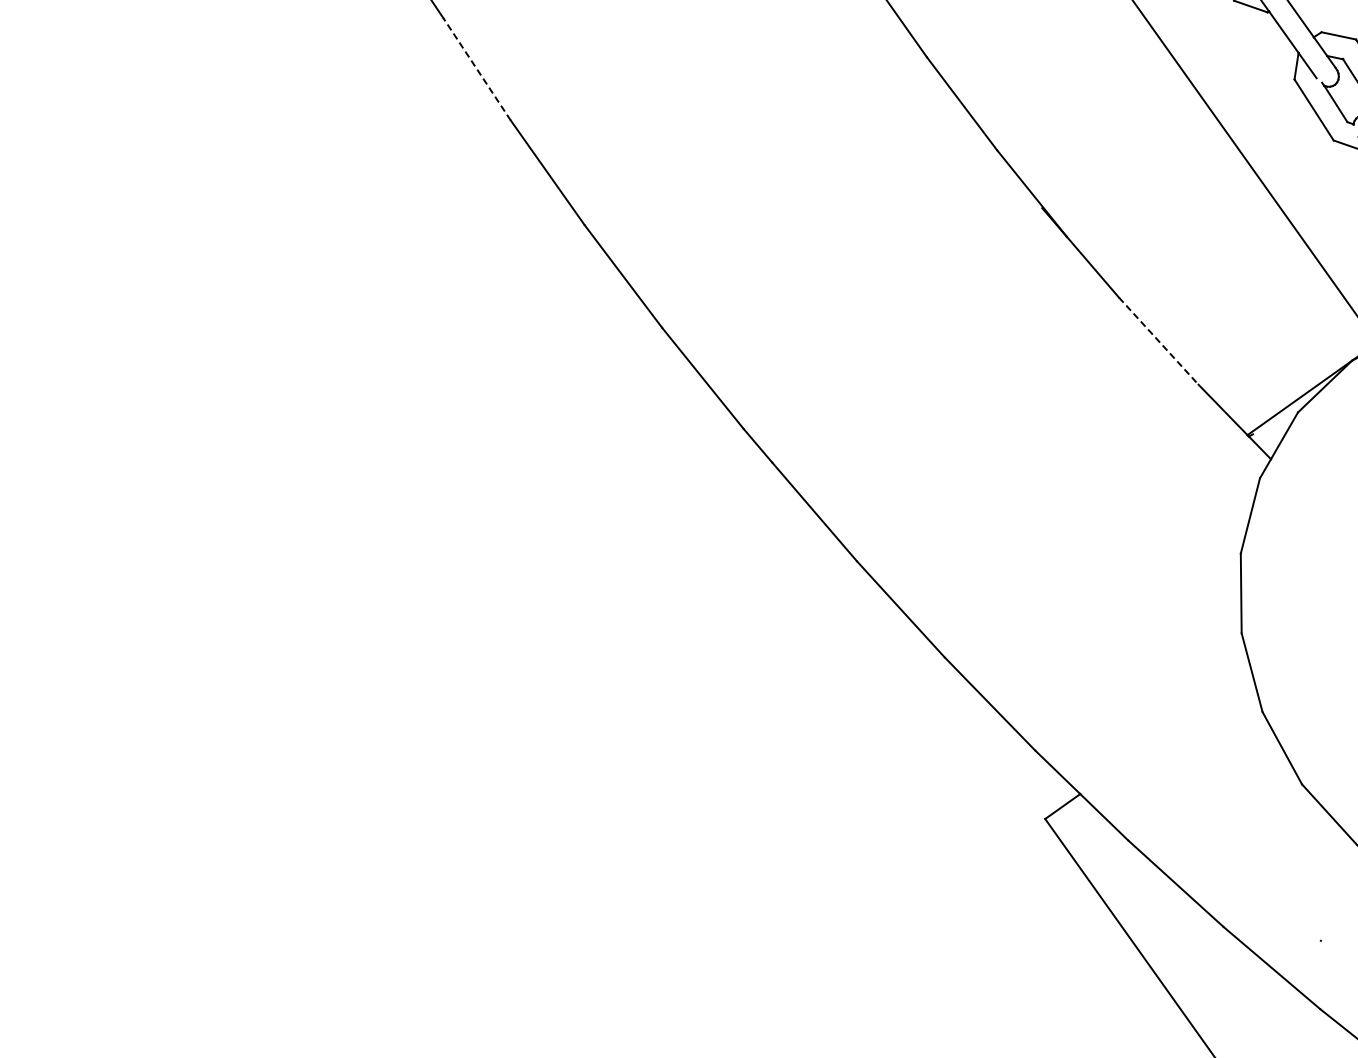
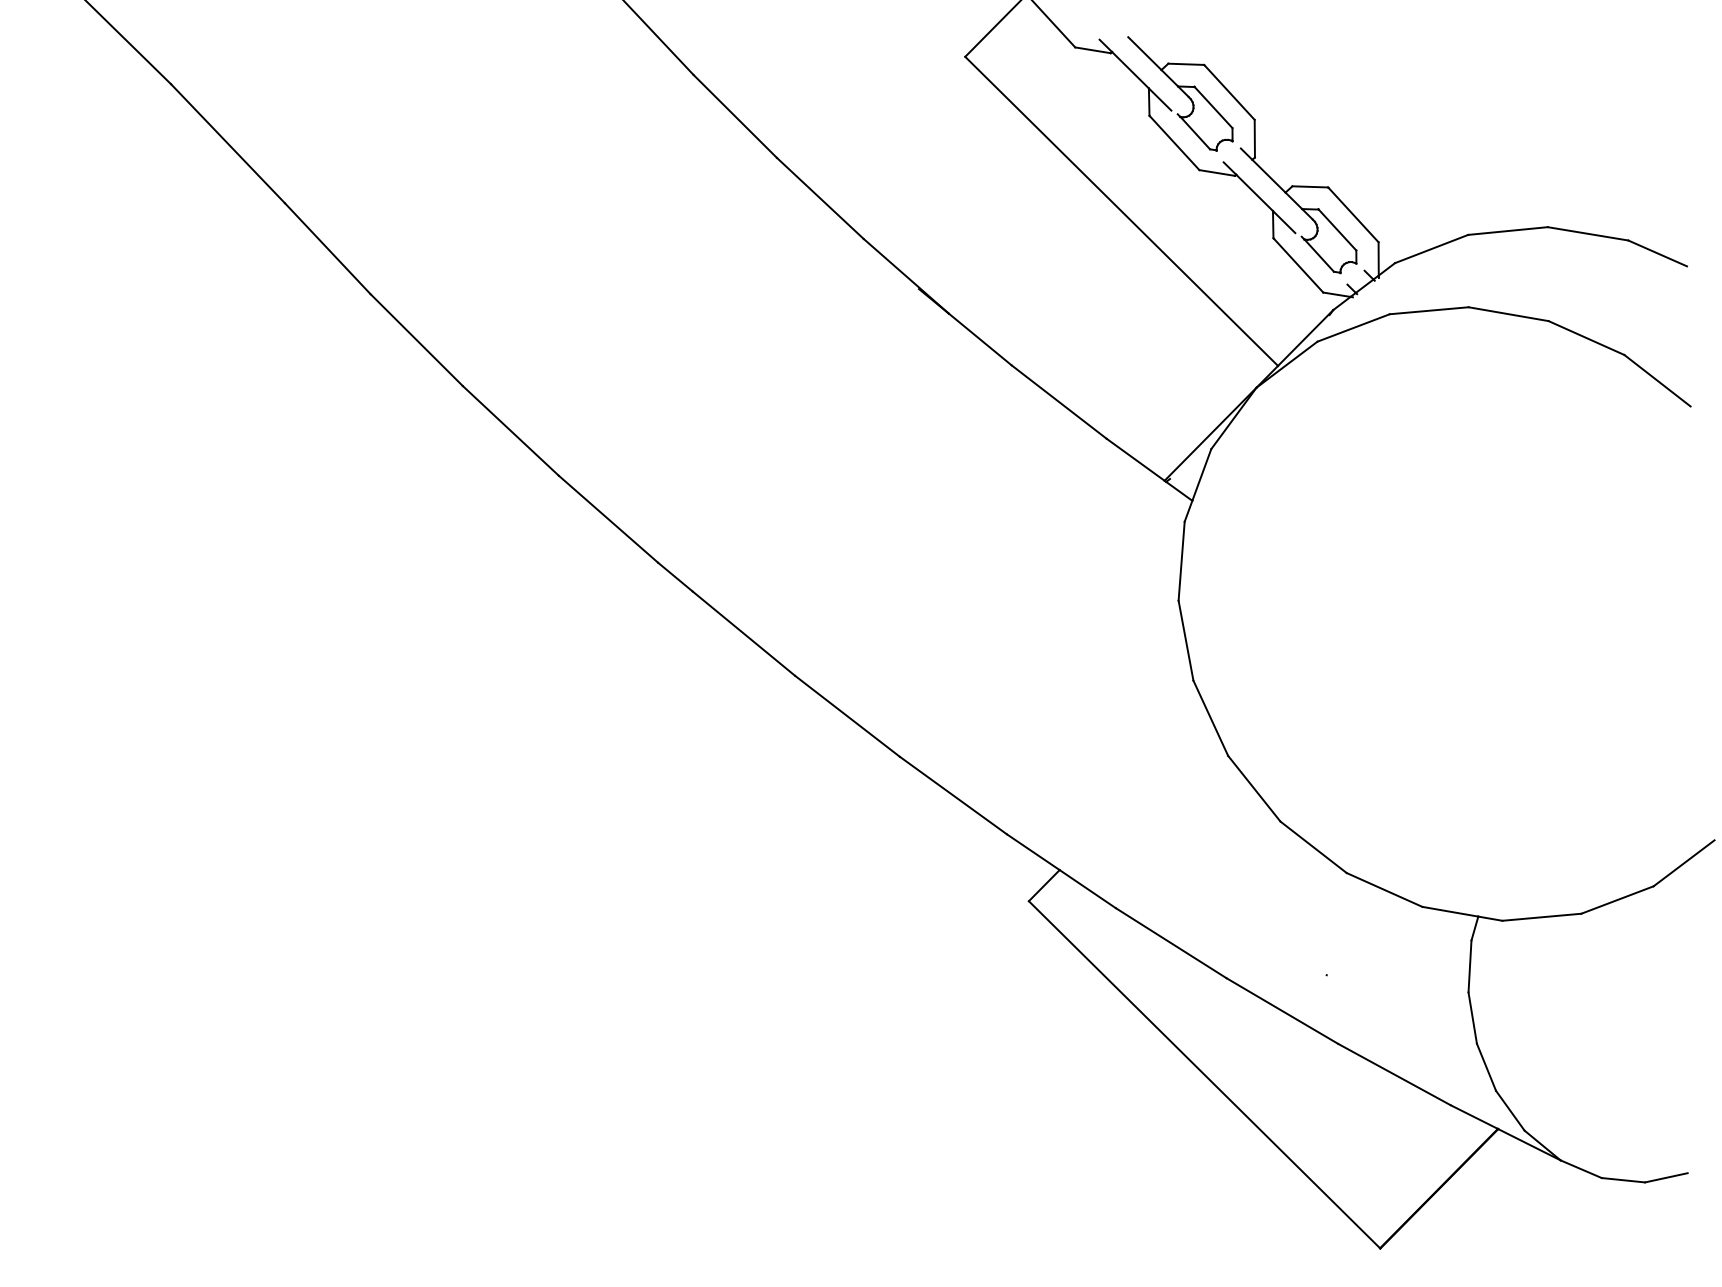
line: (476, 69) -> (327, 248), dashed -> solid
line: (1159, 341) -> (1059, 402), dashed -> solid

